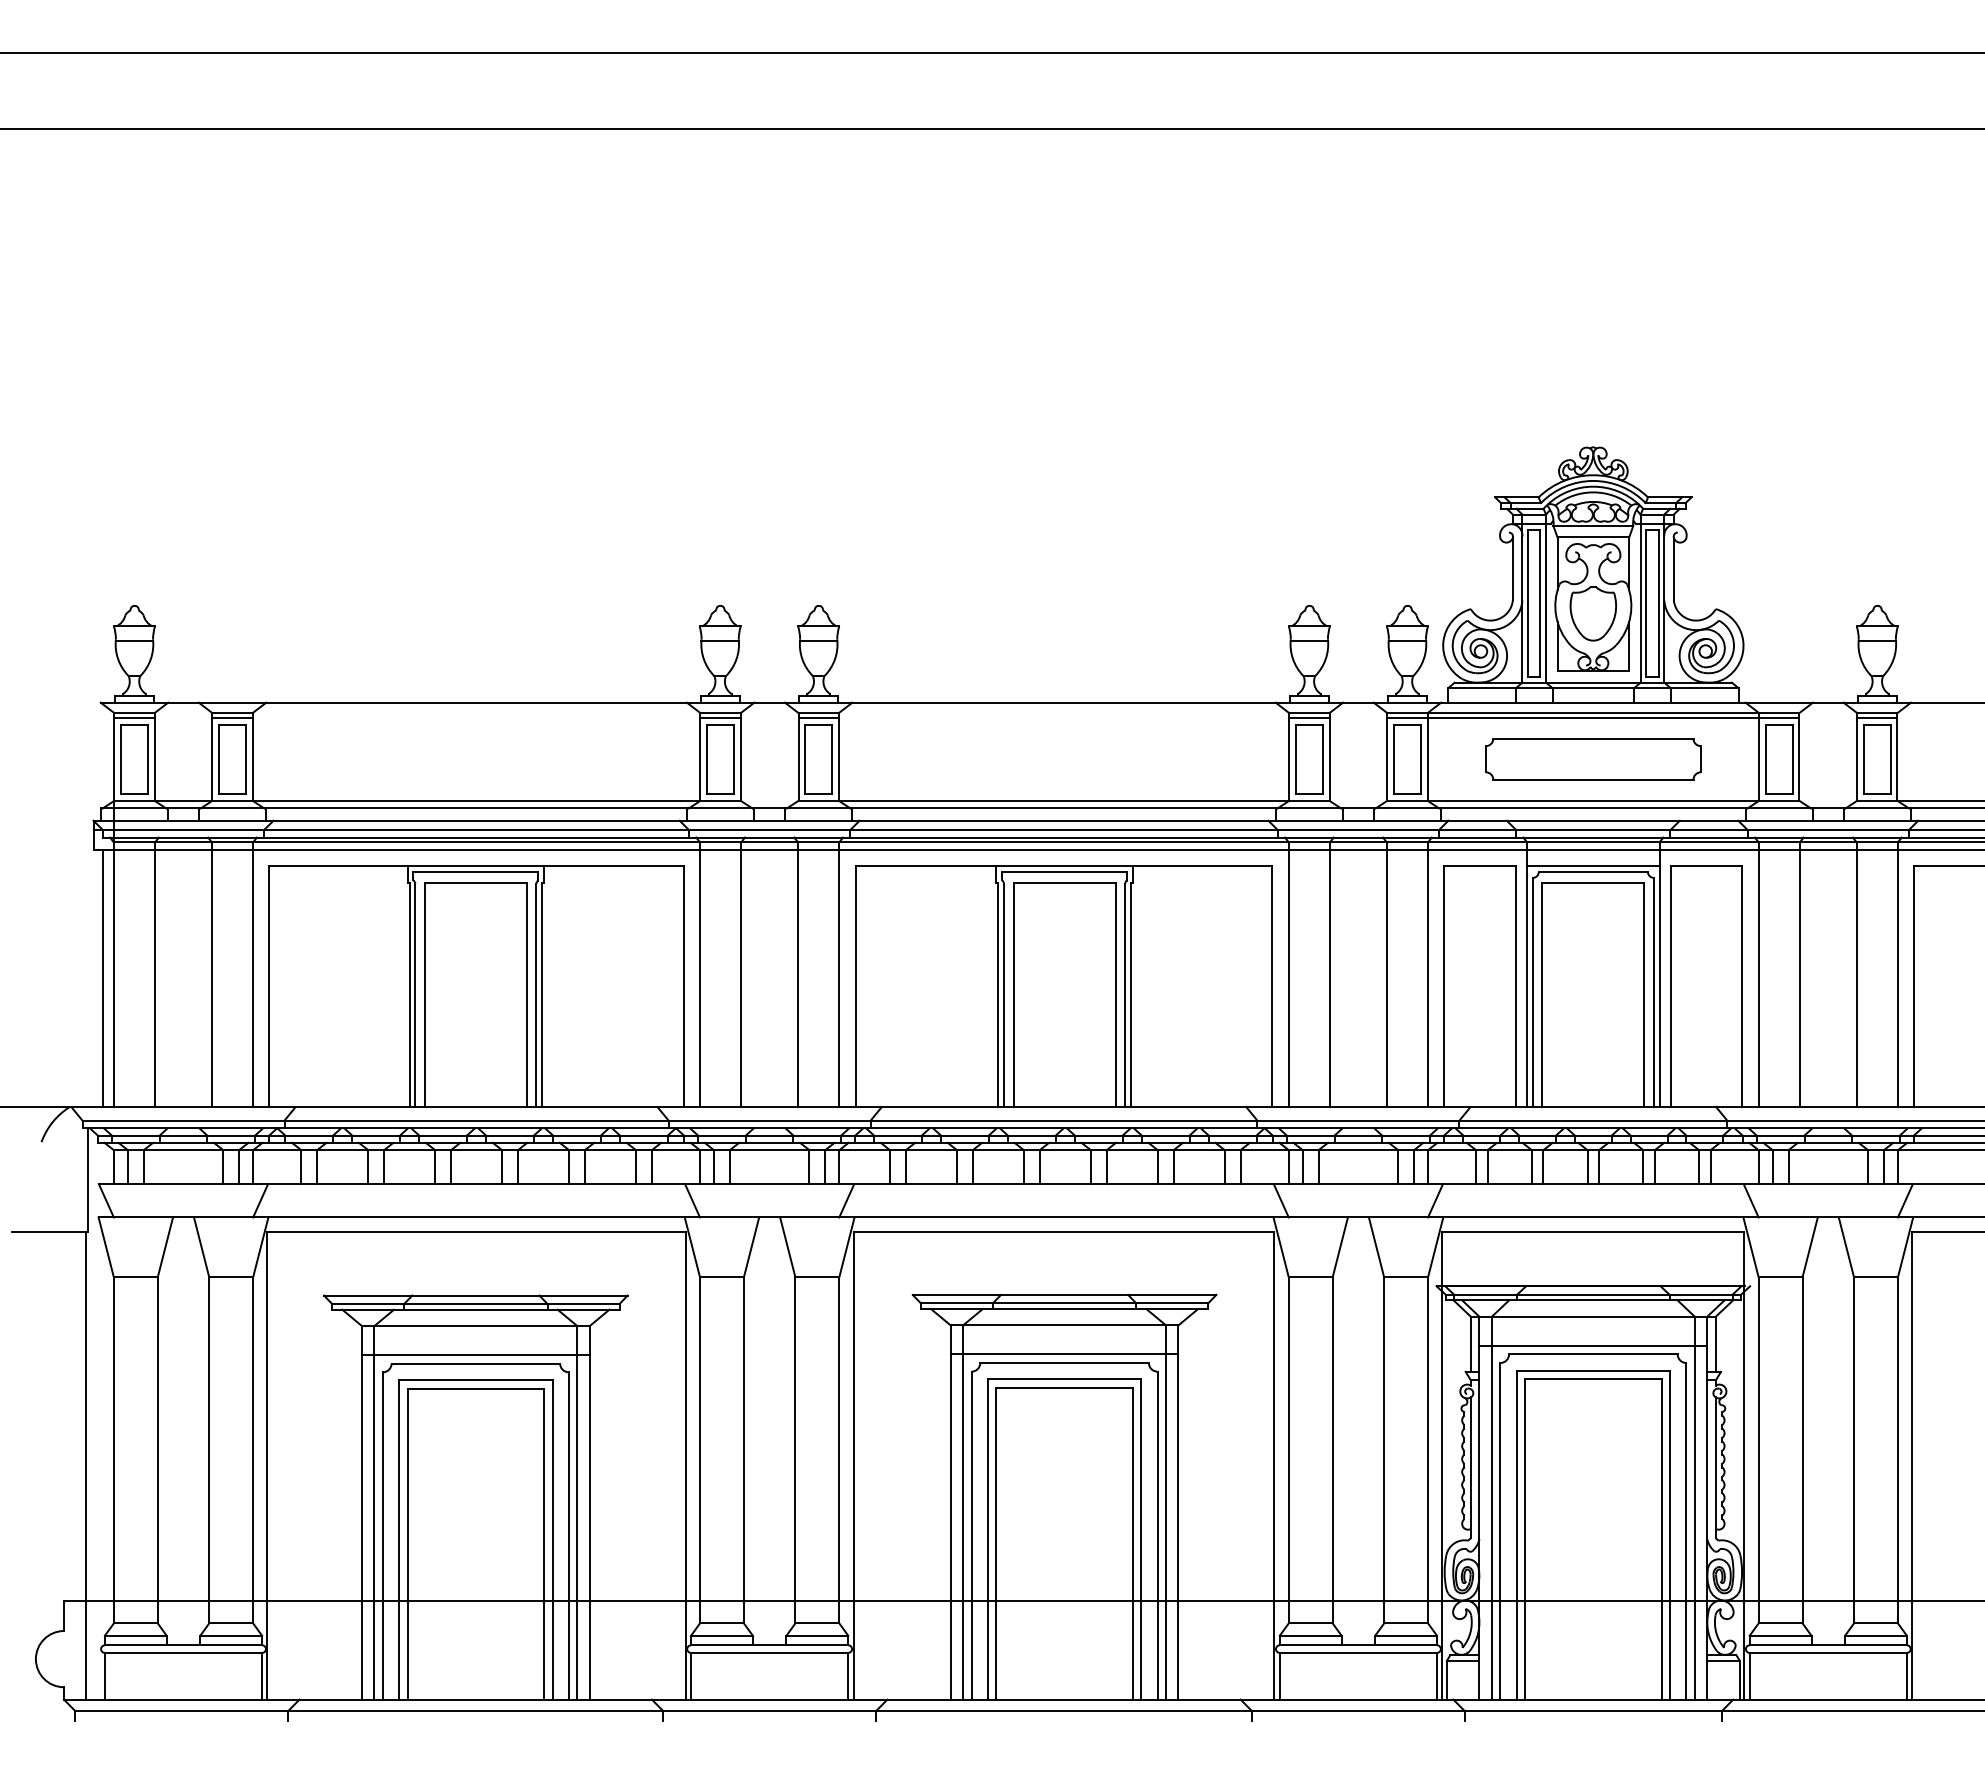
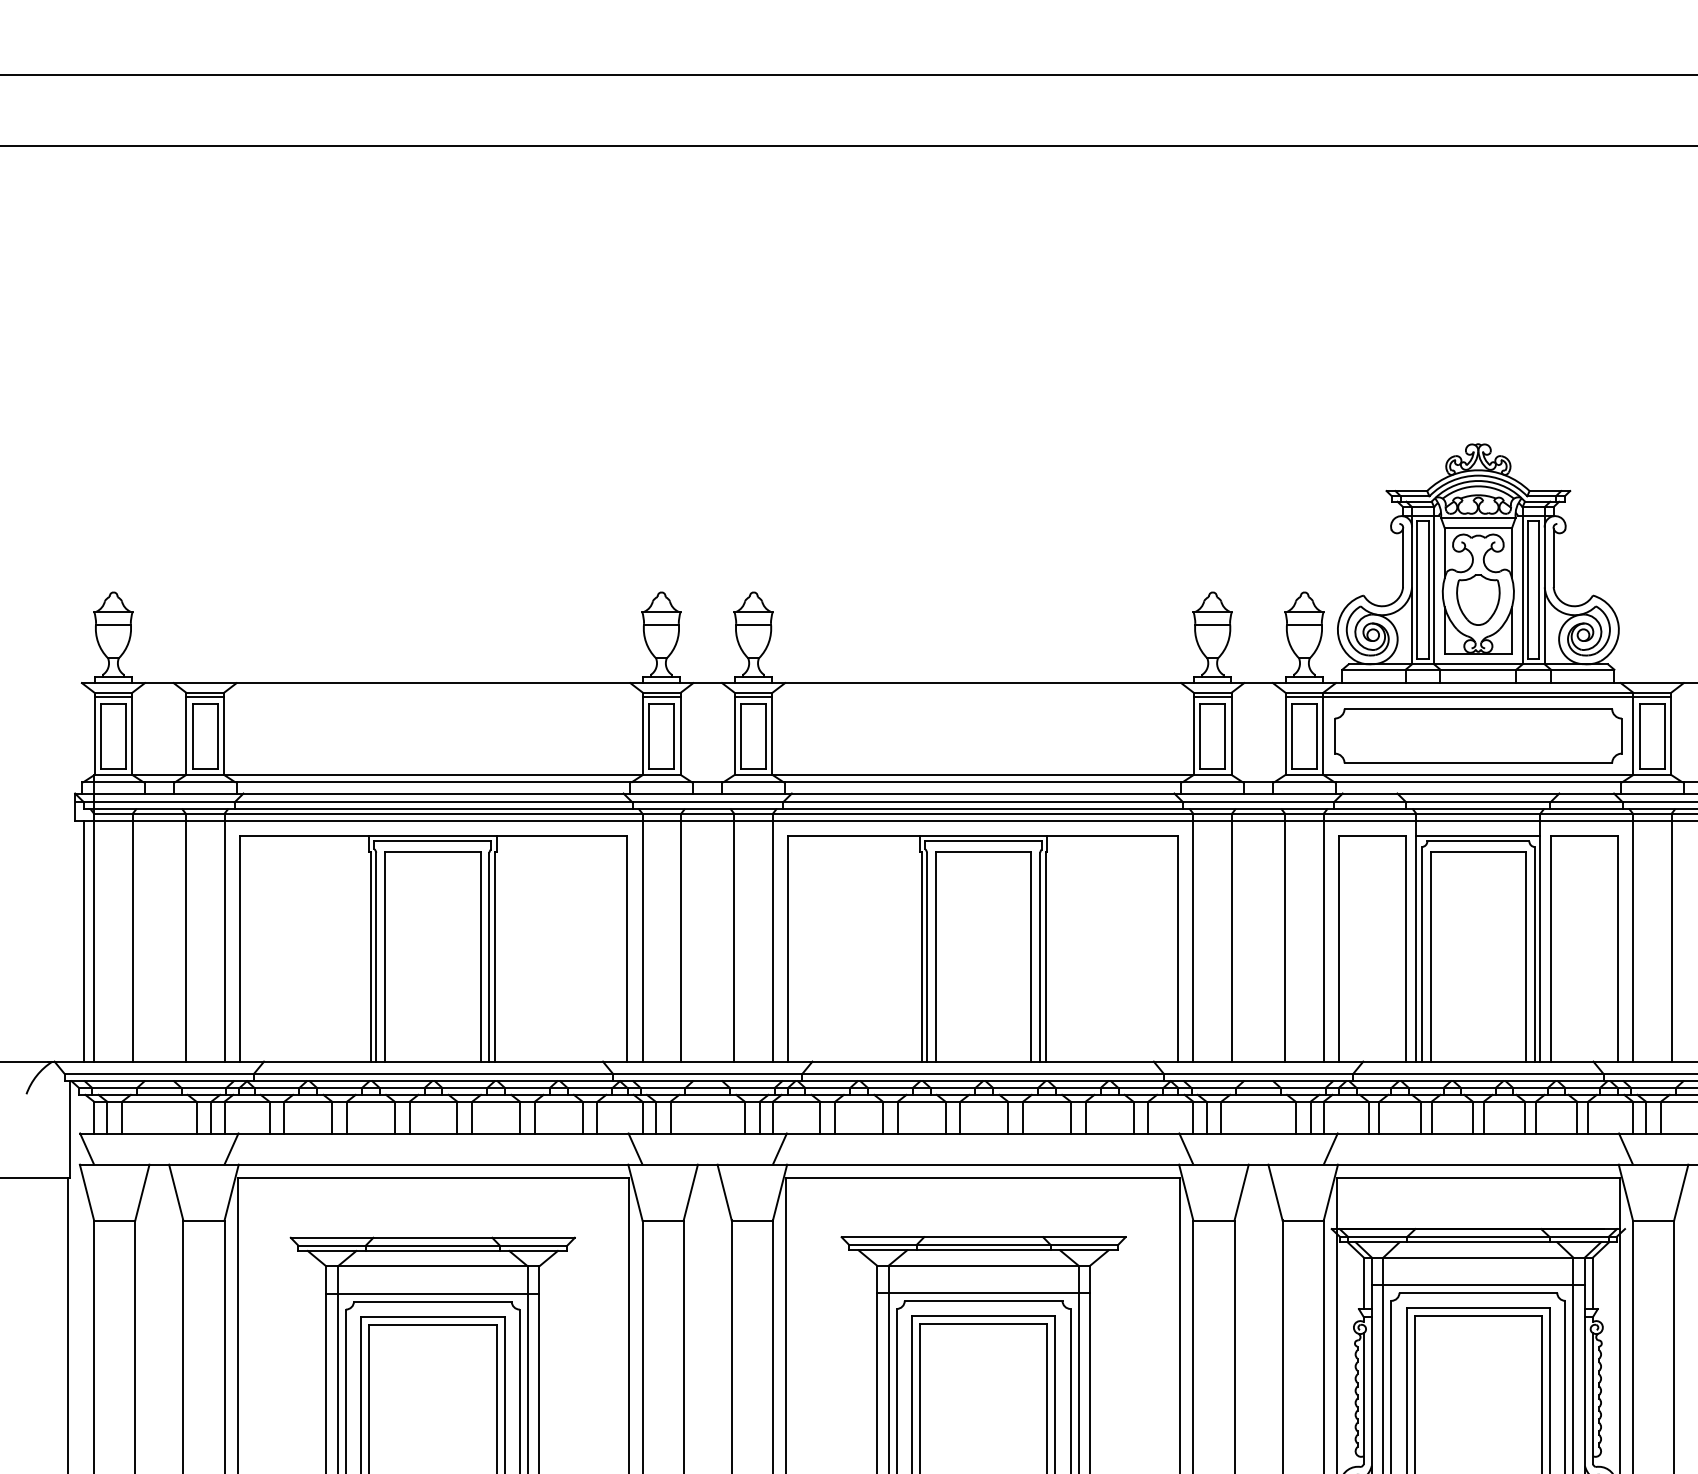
part: (1593, 758) -> (1478, 735), size x1.43

